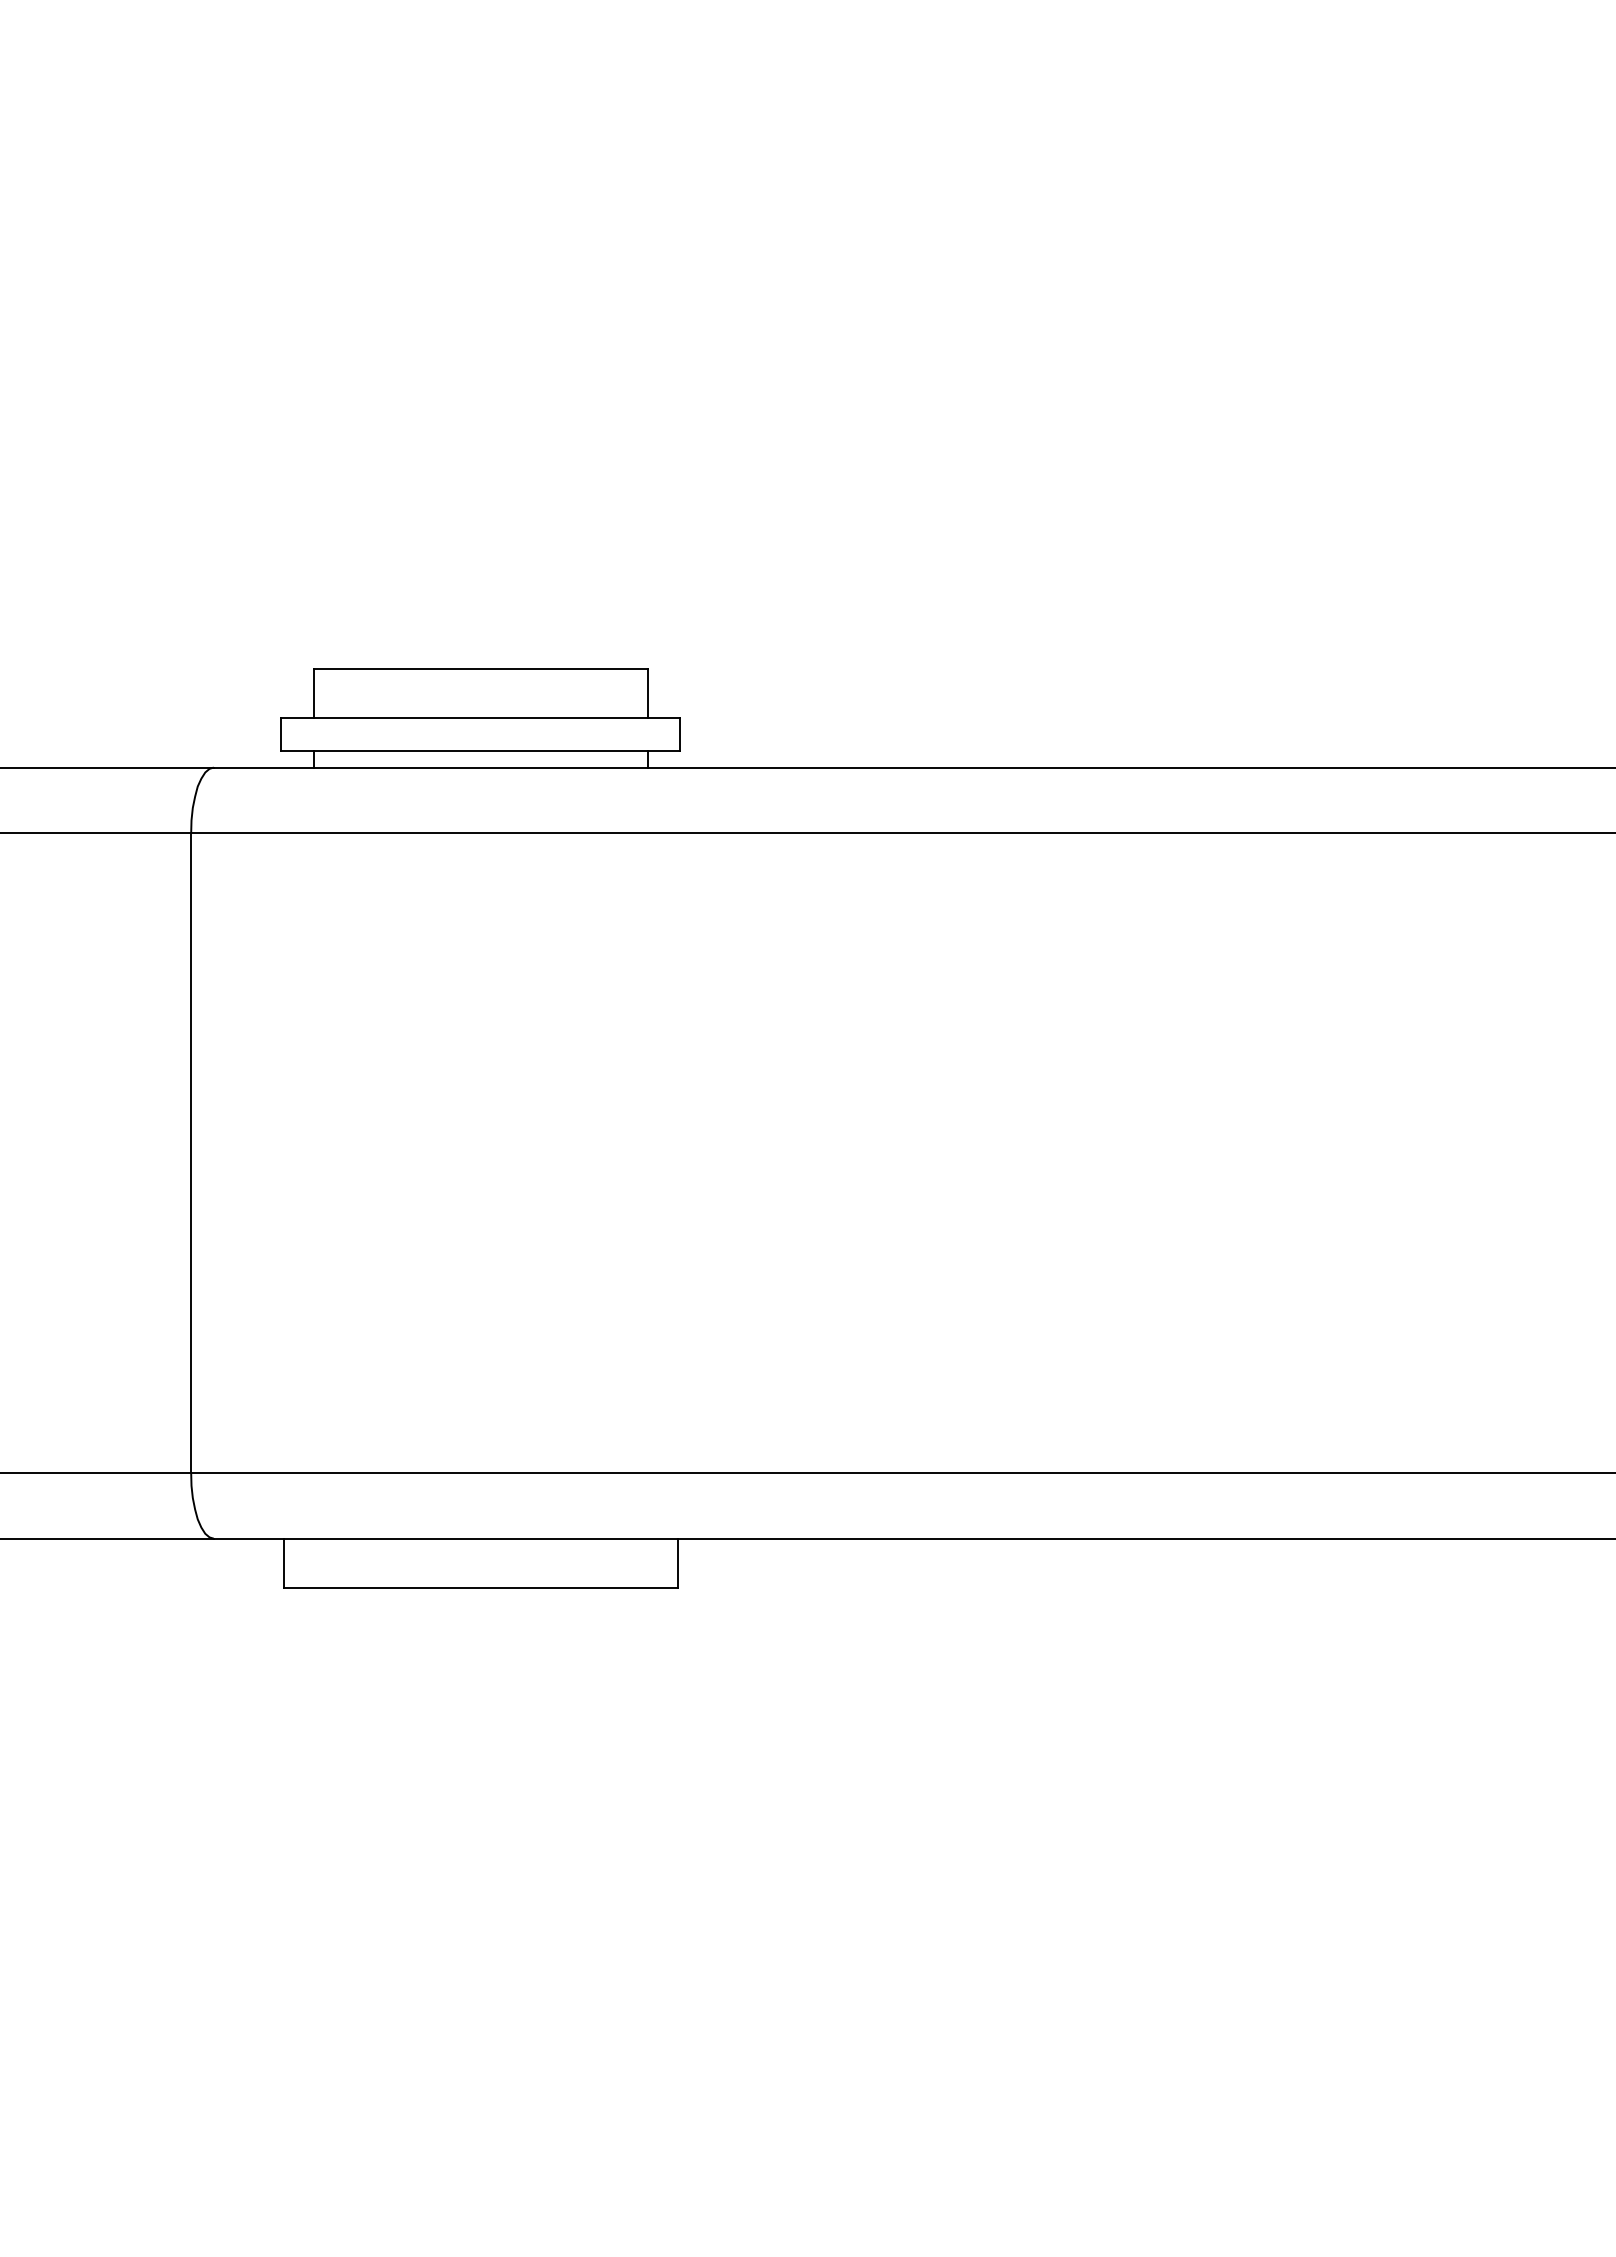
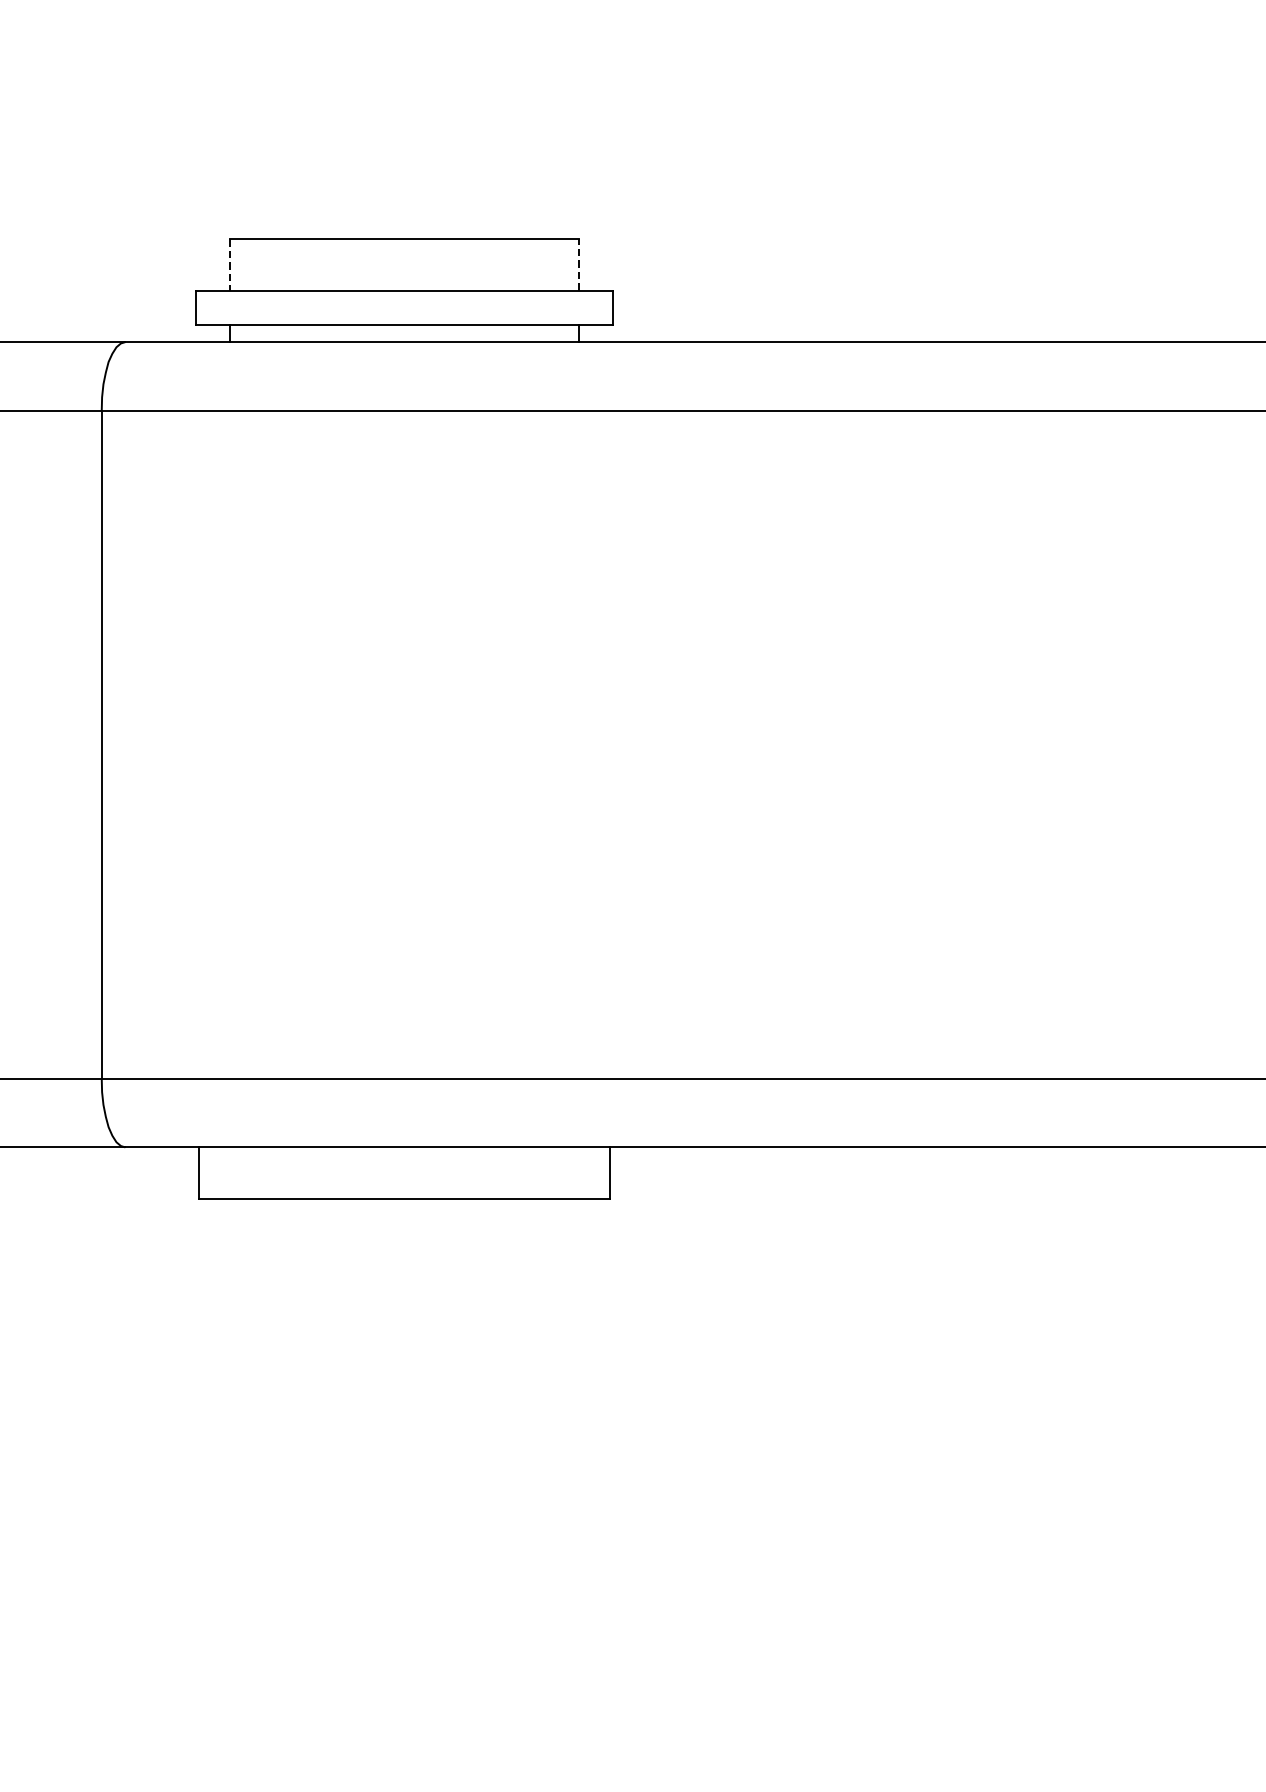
line: (313, 693) -> (229, 264), solid -> dashed
line: (648, 693) -> (579, 264), solid -> dashed

